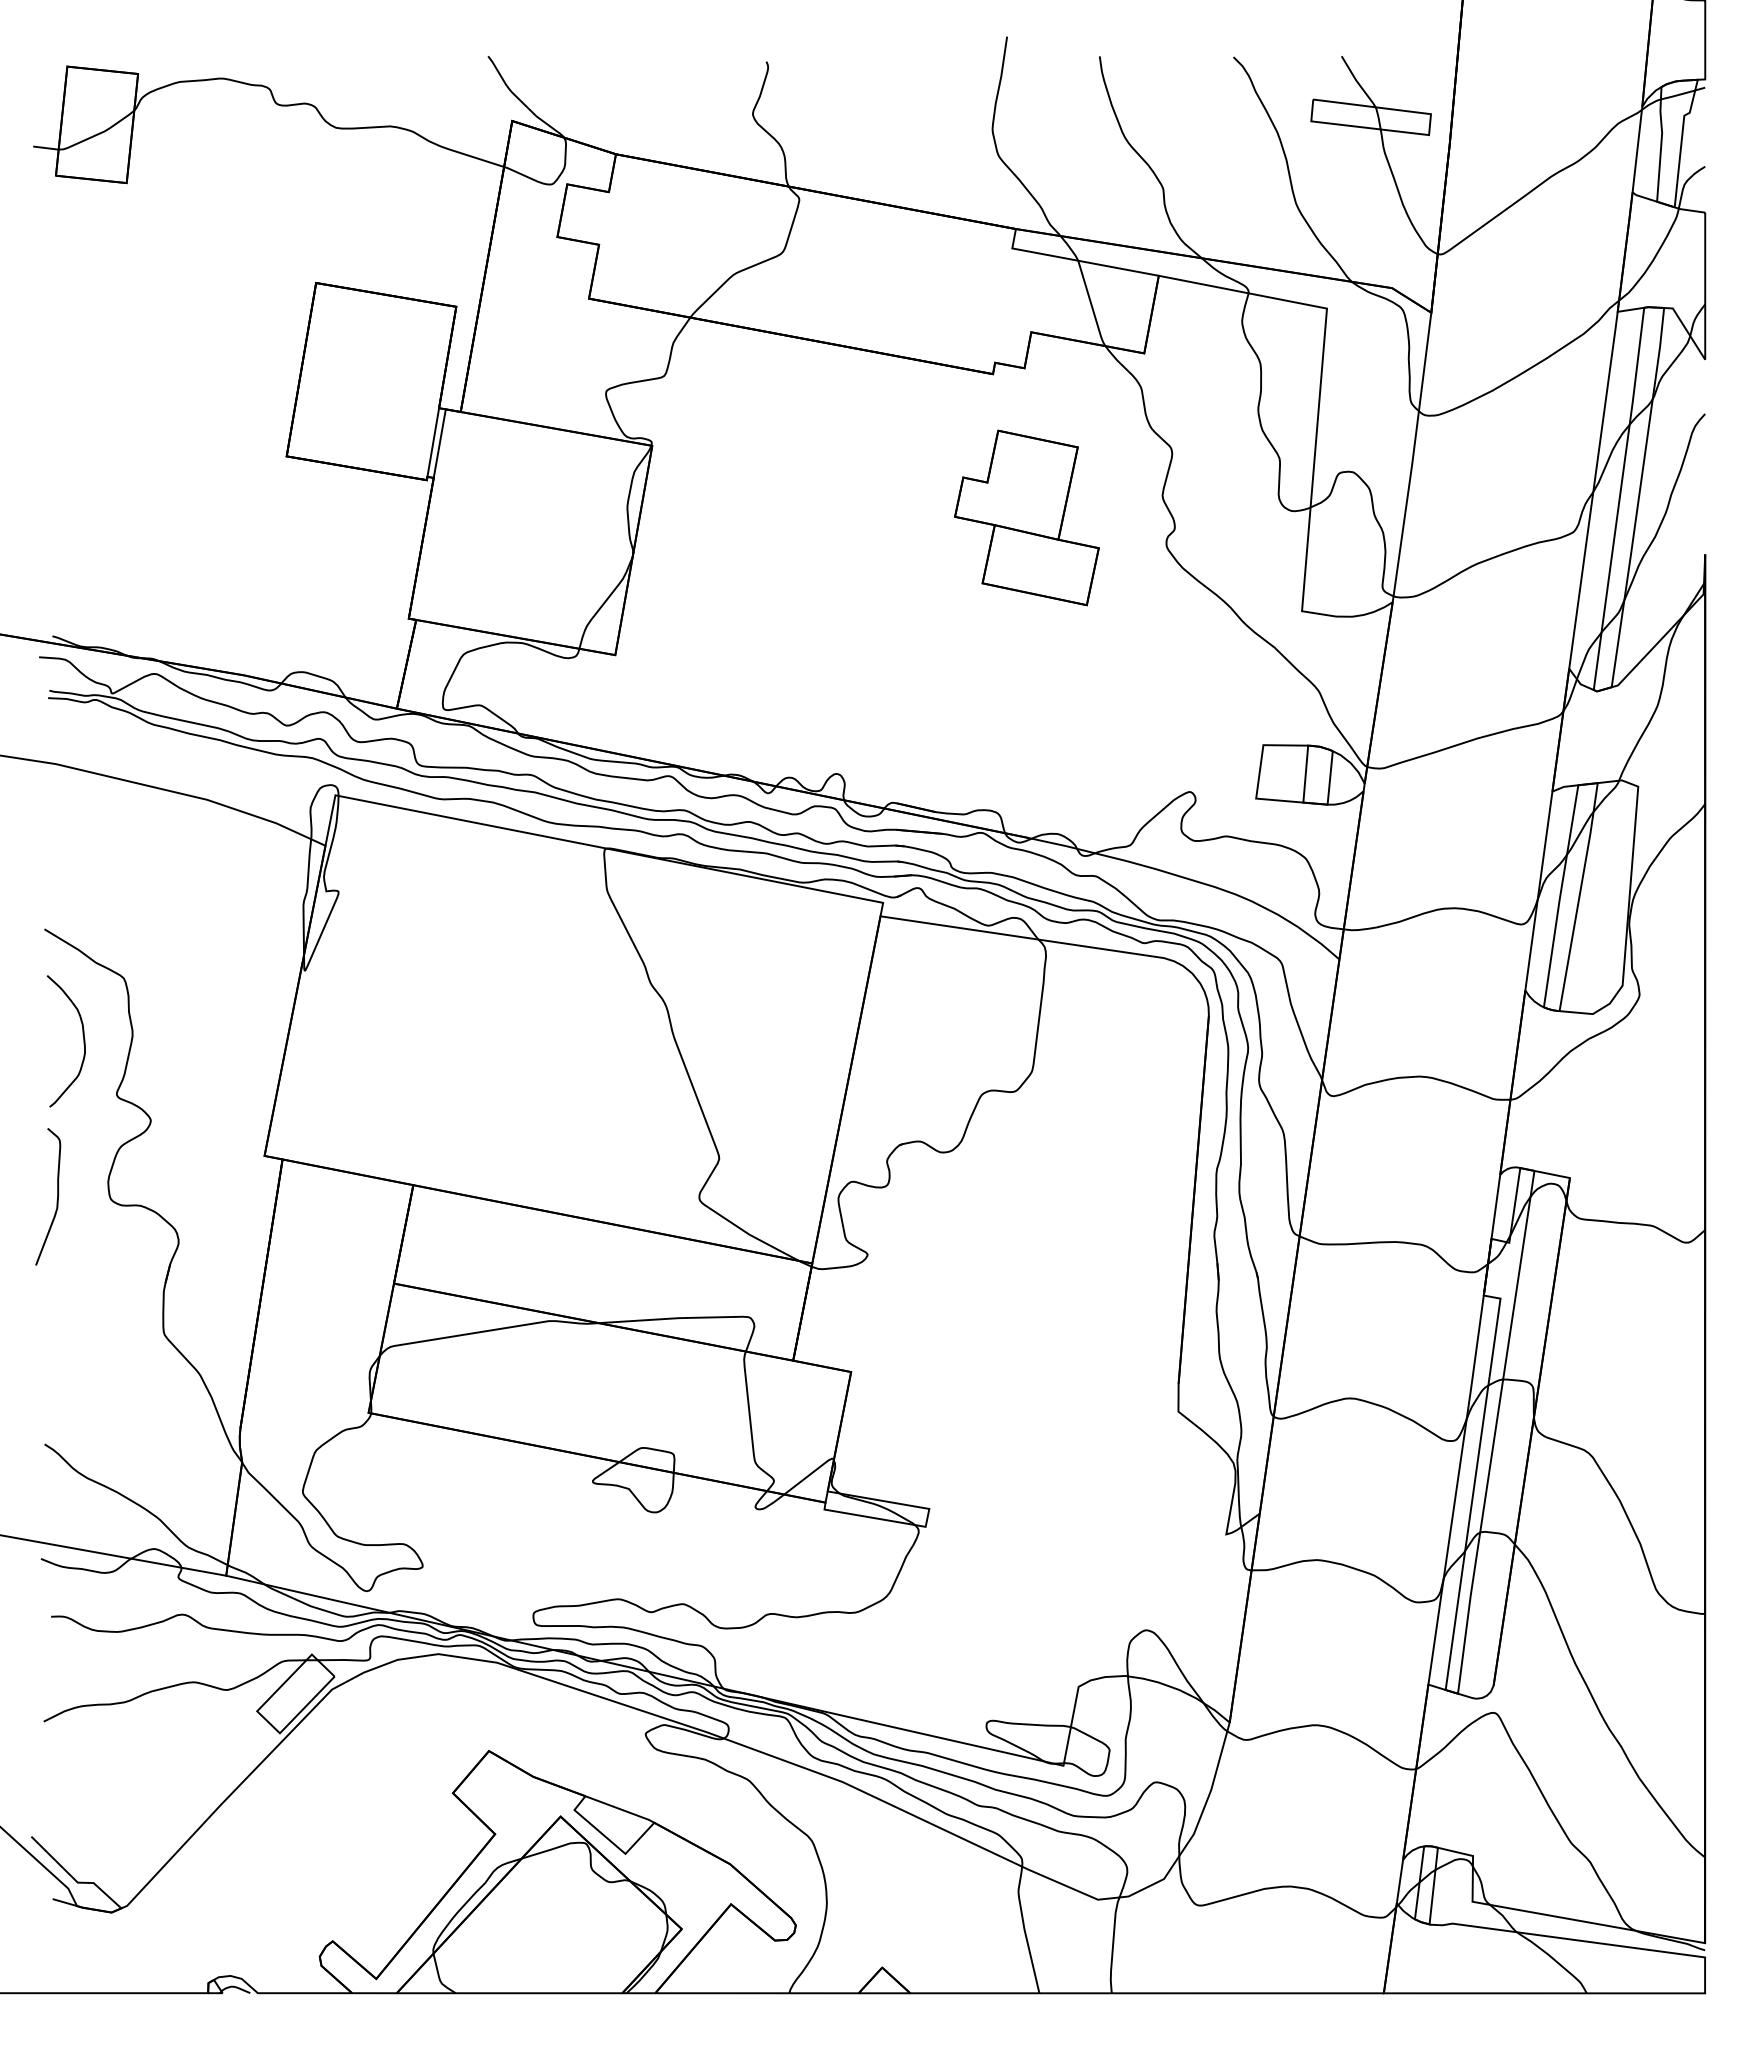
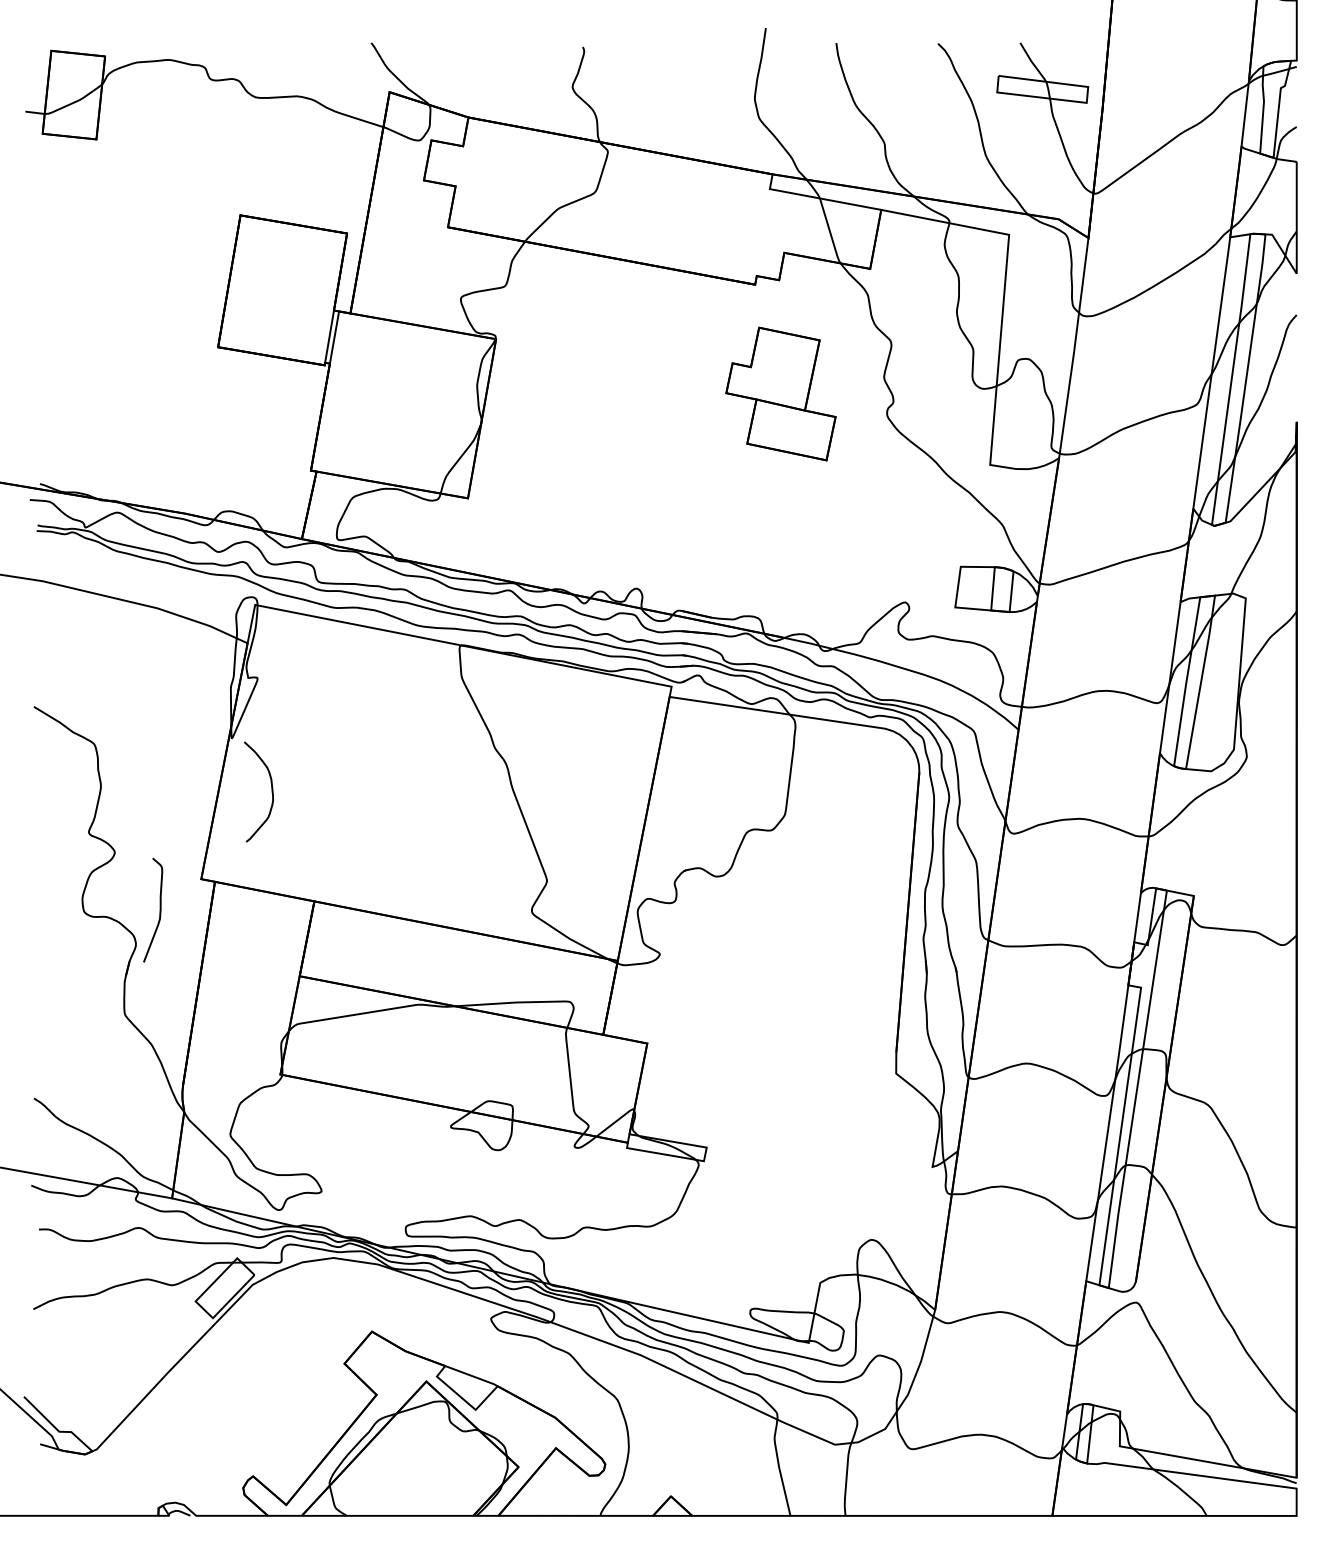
curve: (83, 1041) -> (271, 792), moved
curve: (56, 1200) -> (159, 913), moved

